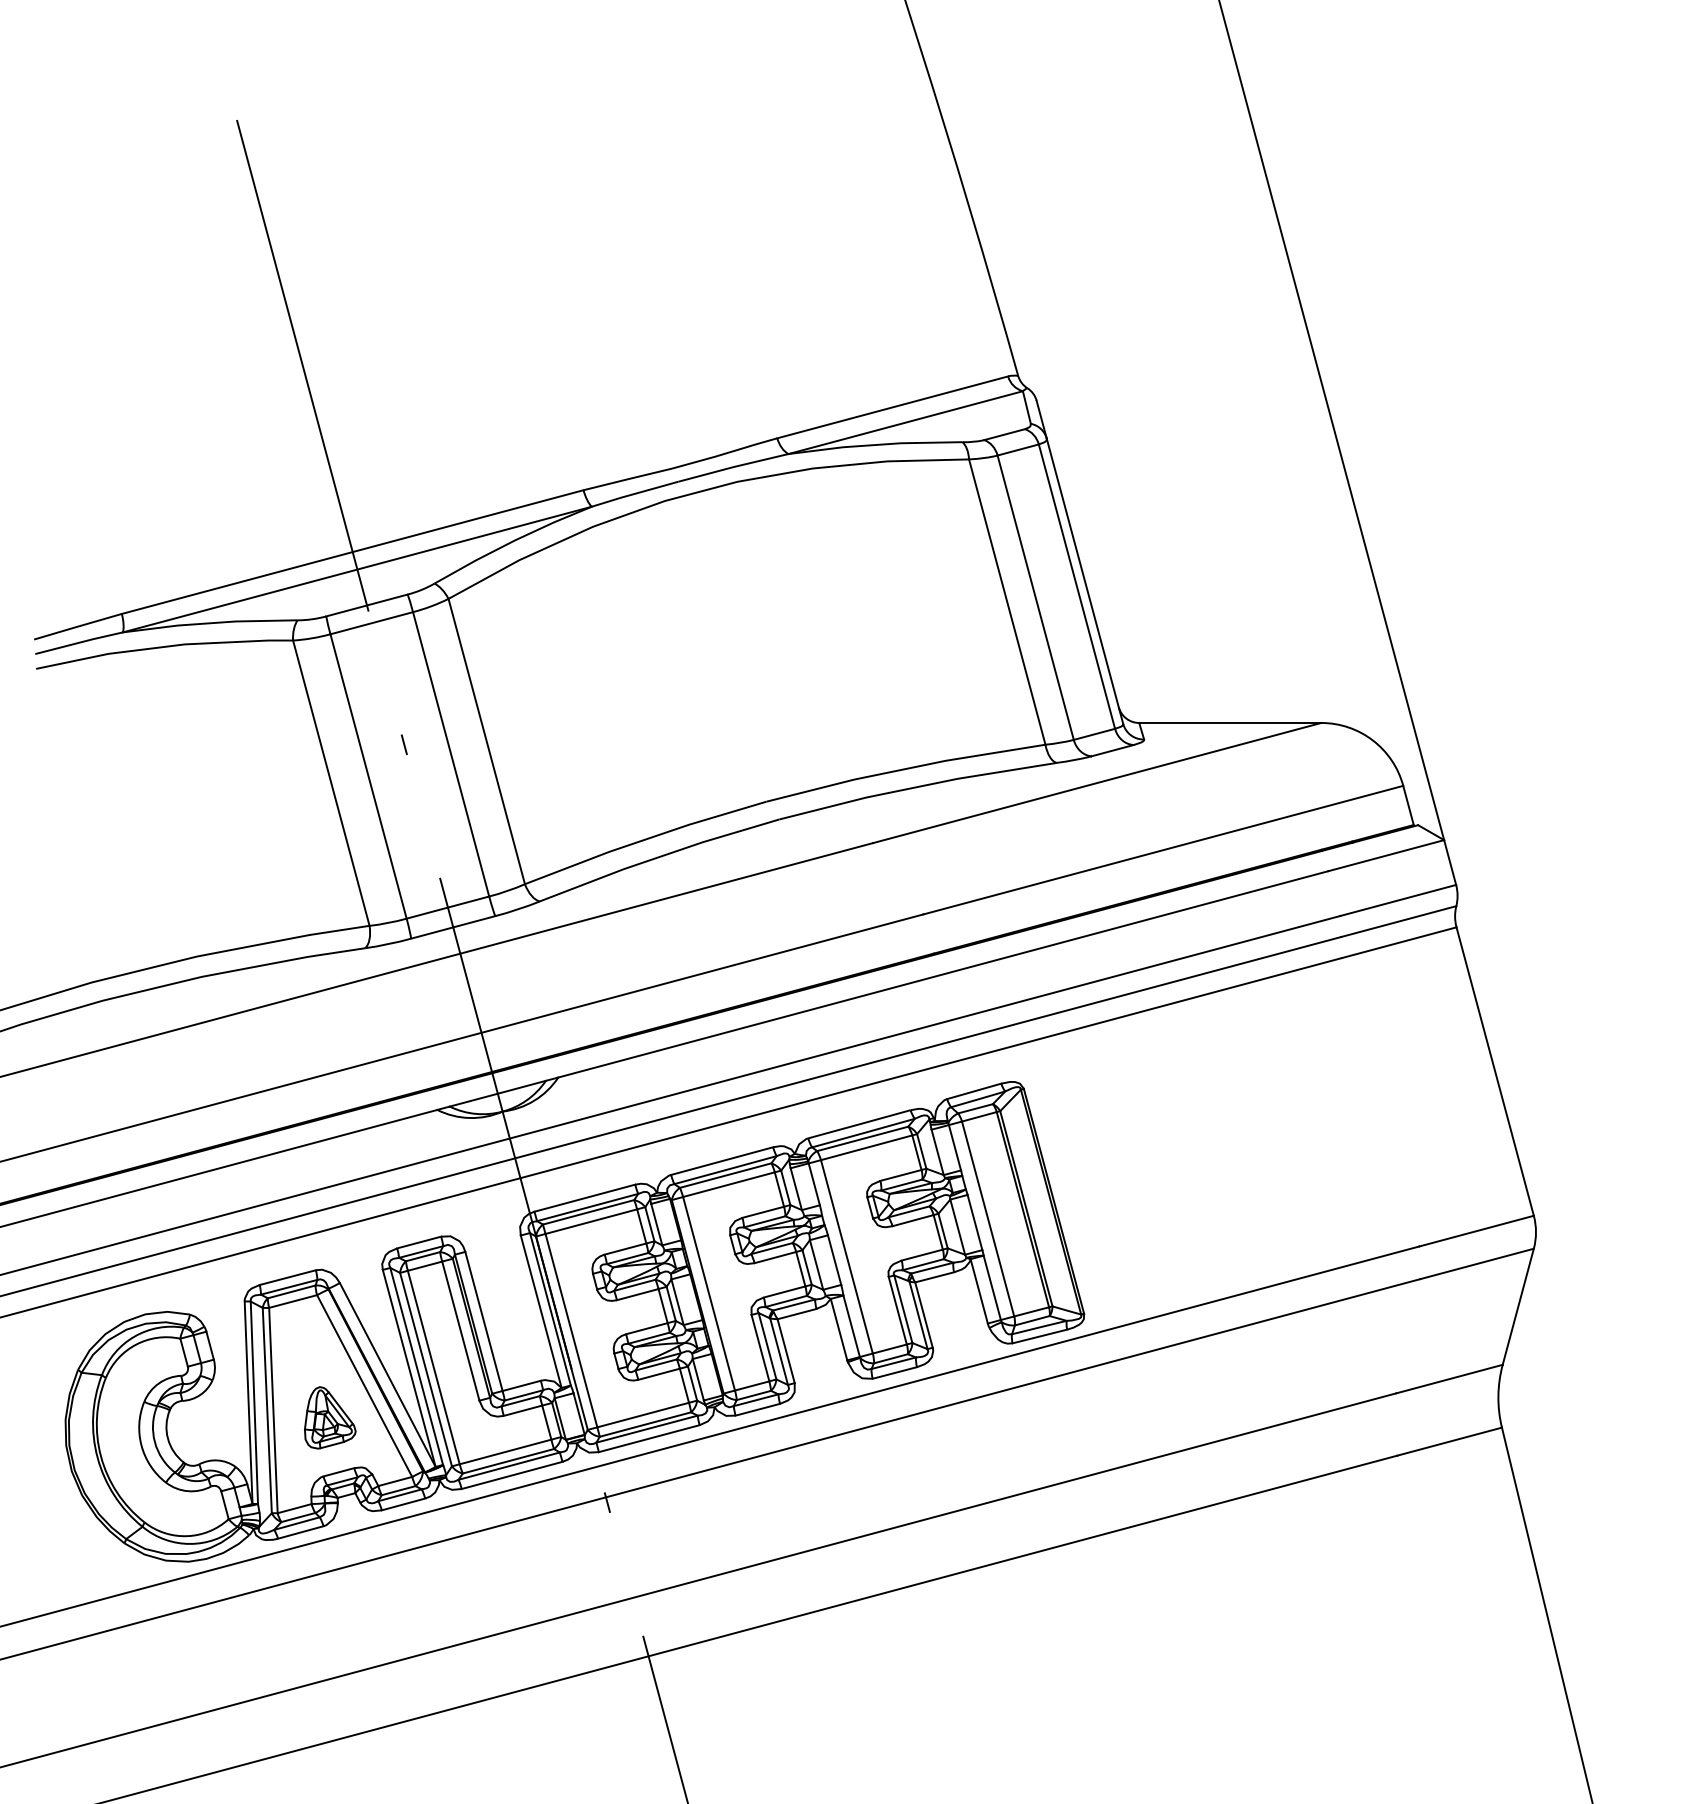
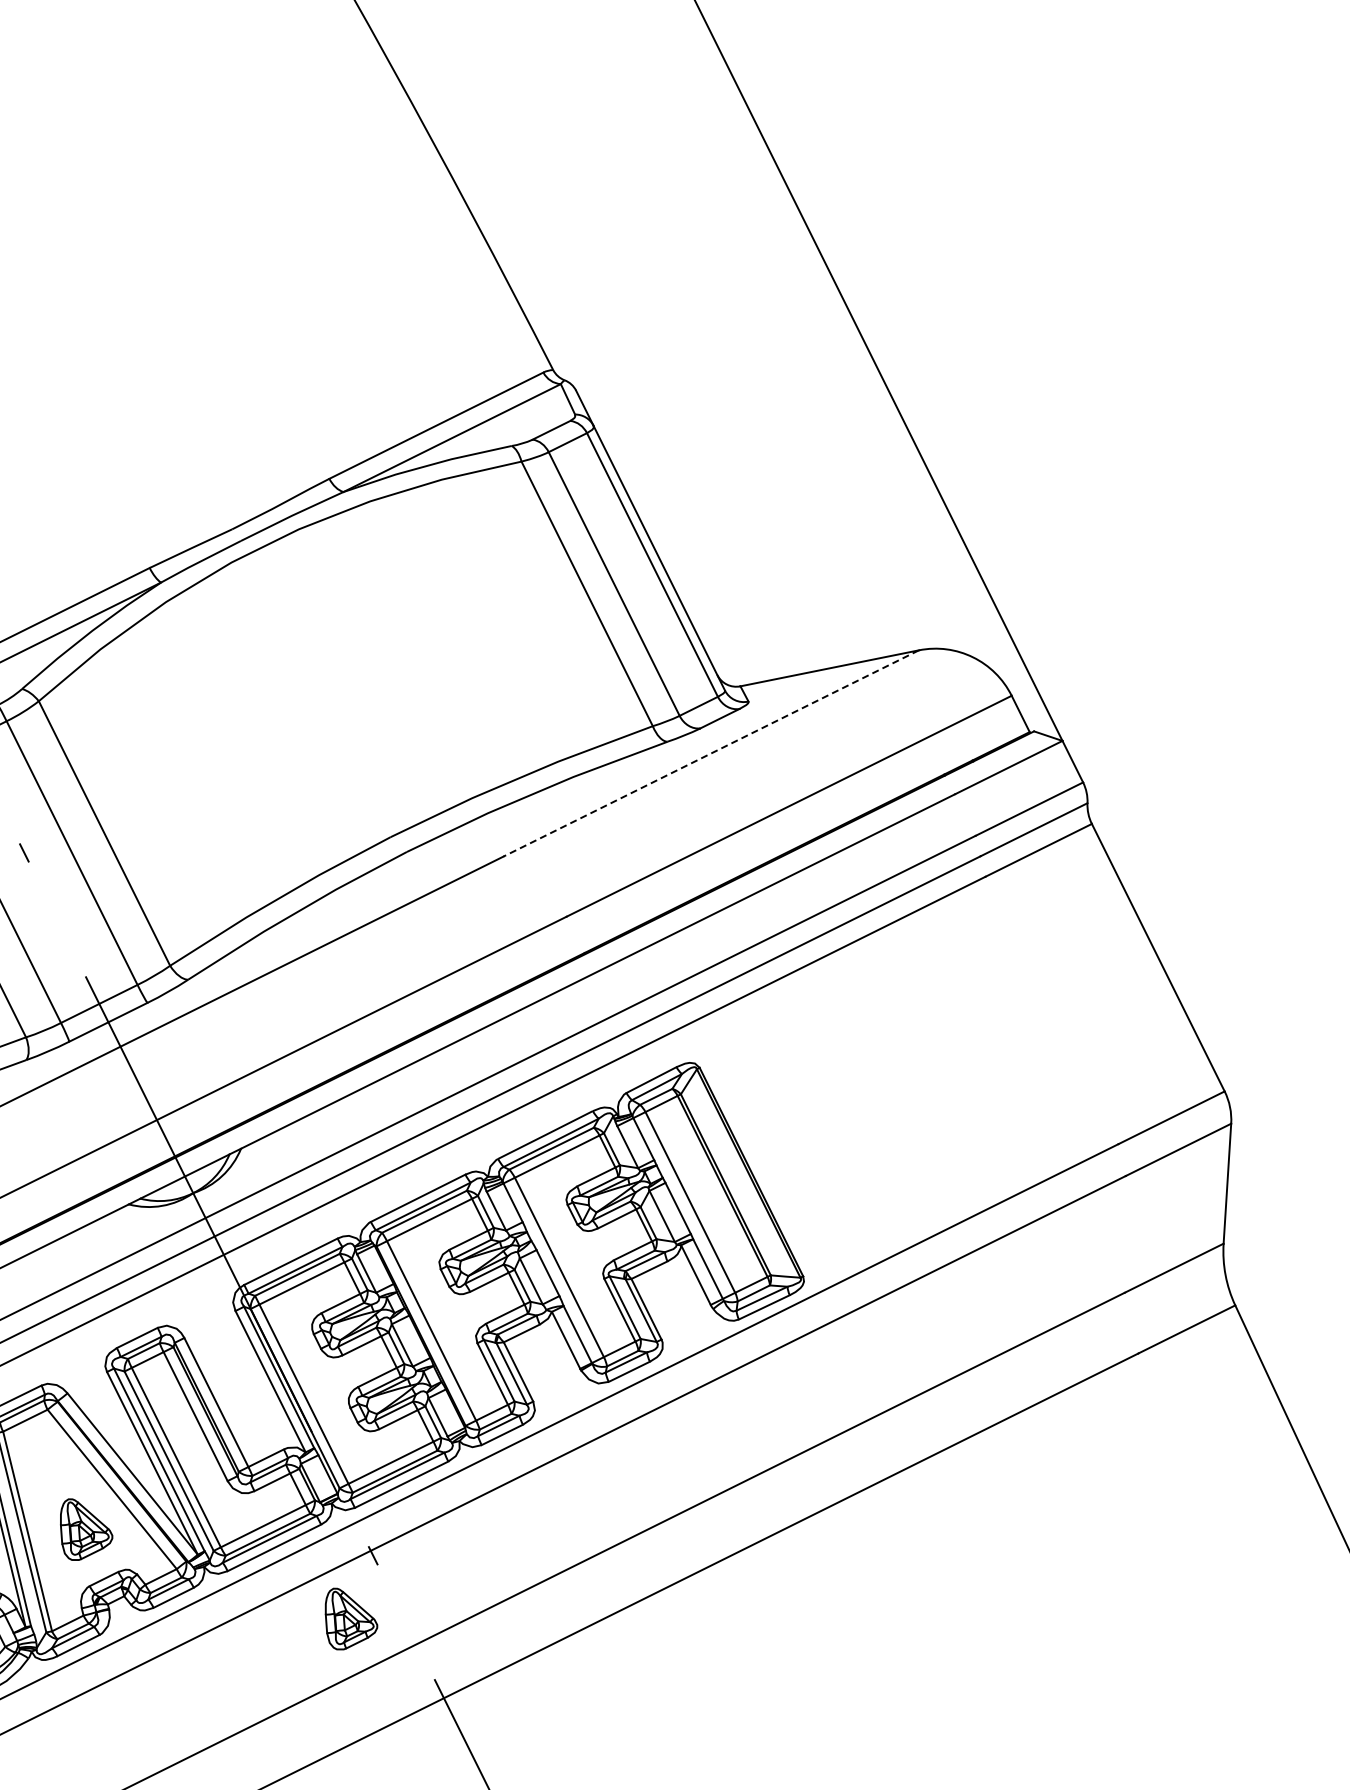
line: (1096, 783) -> (710, 754), solid -> dashed
part: (572, 1557) -> (349, 1616), added

